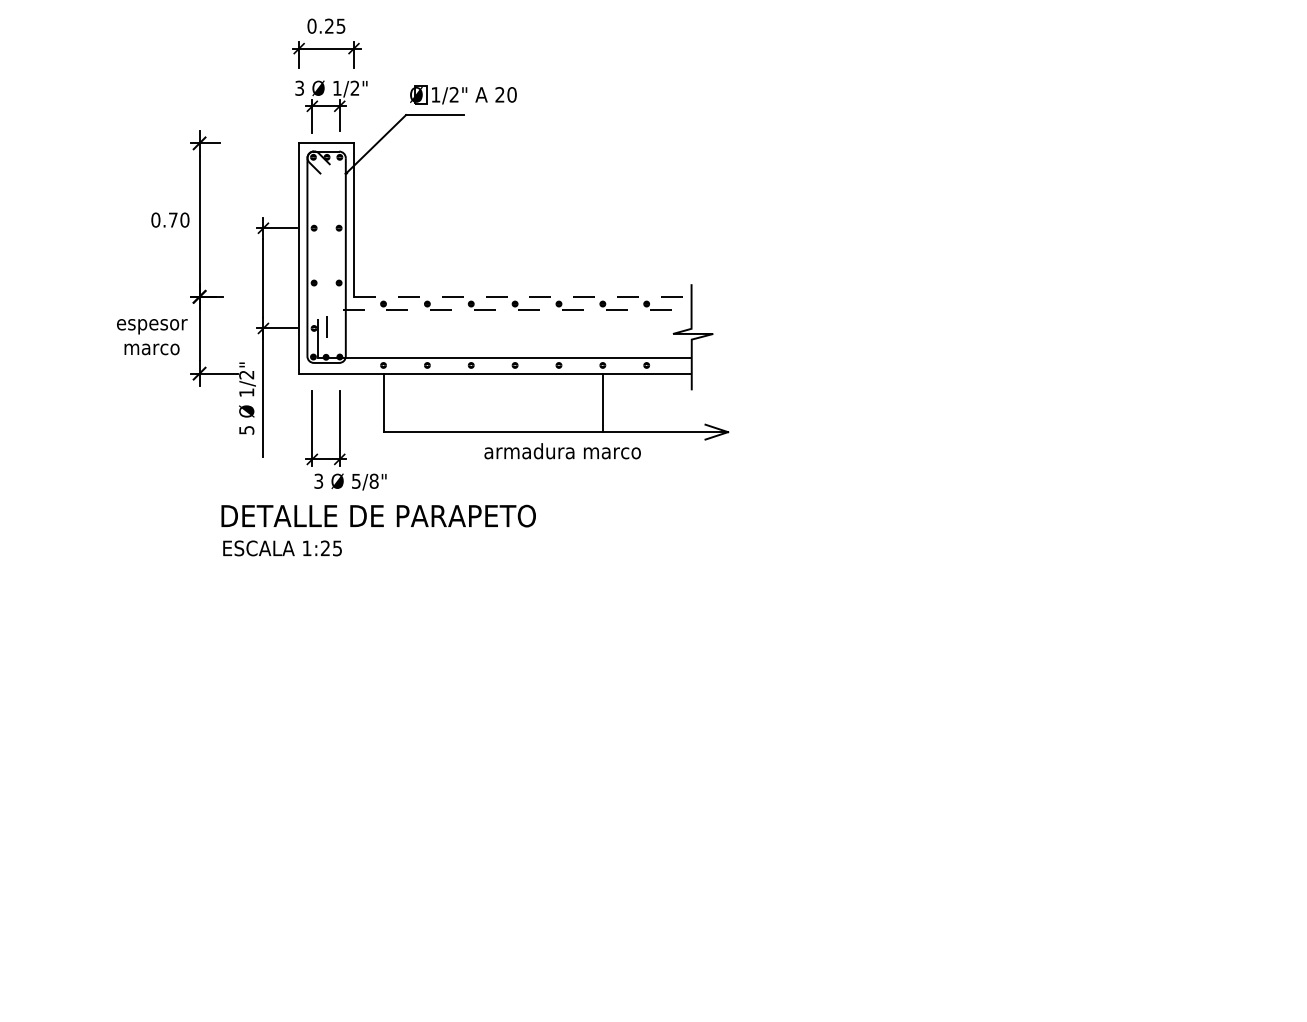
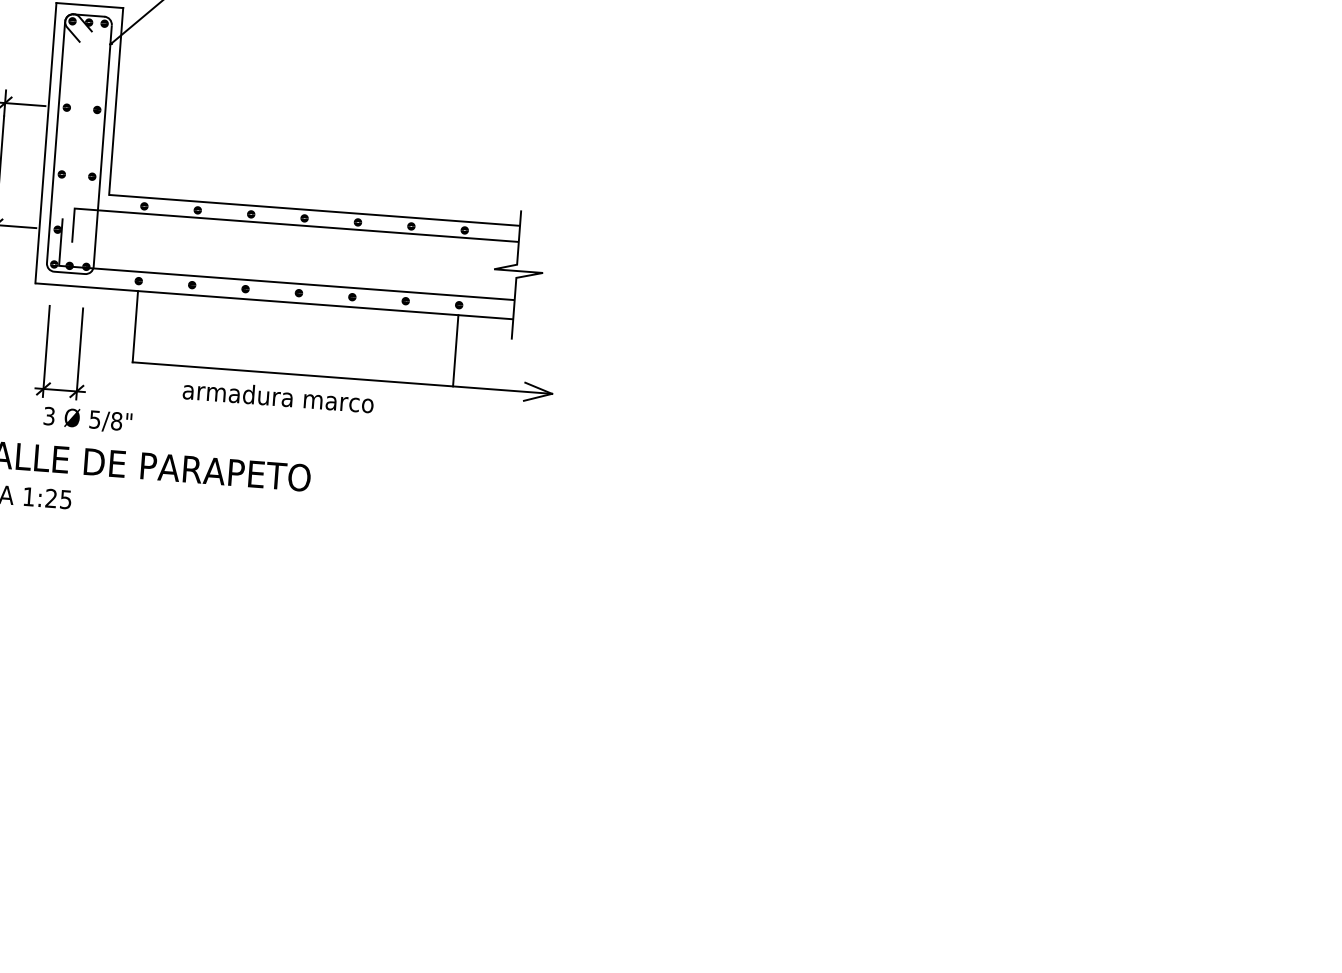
line: (522, 296) -> (314, 209), dashed -> solid
line: (494, 310) -> (278, 224), dashed -> solid
line: (602, 402) -> (455, 350), moved
text: (562, 451) -> (278, 396), moved

